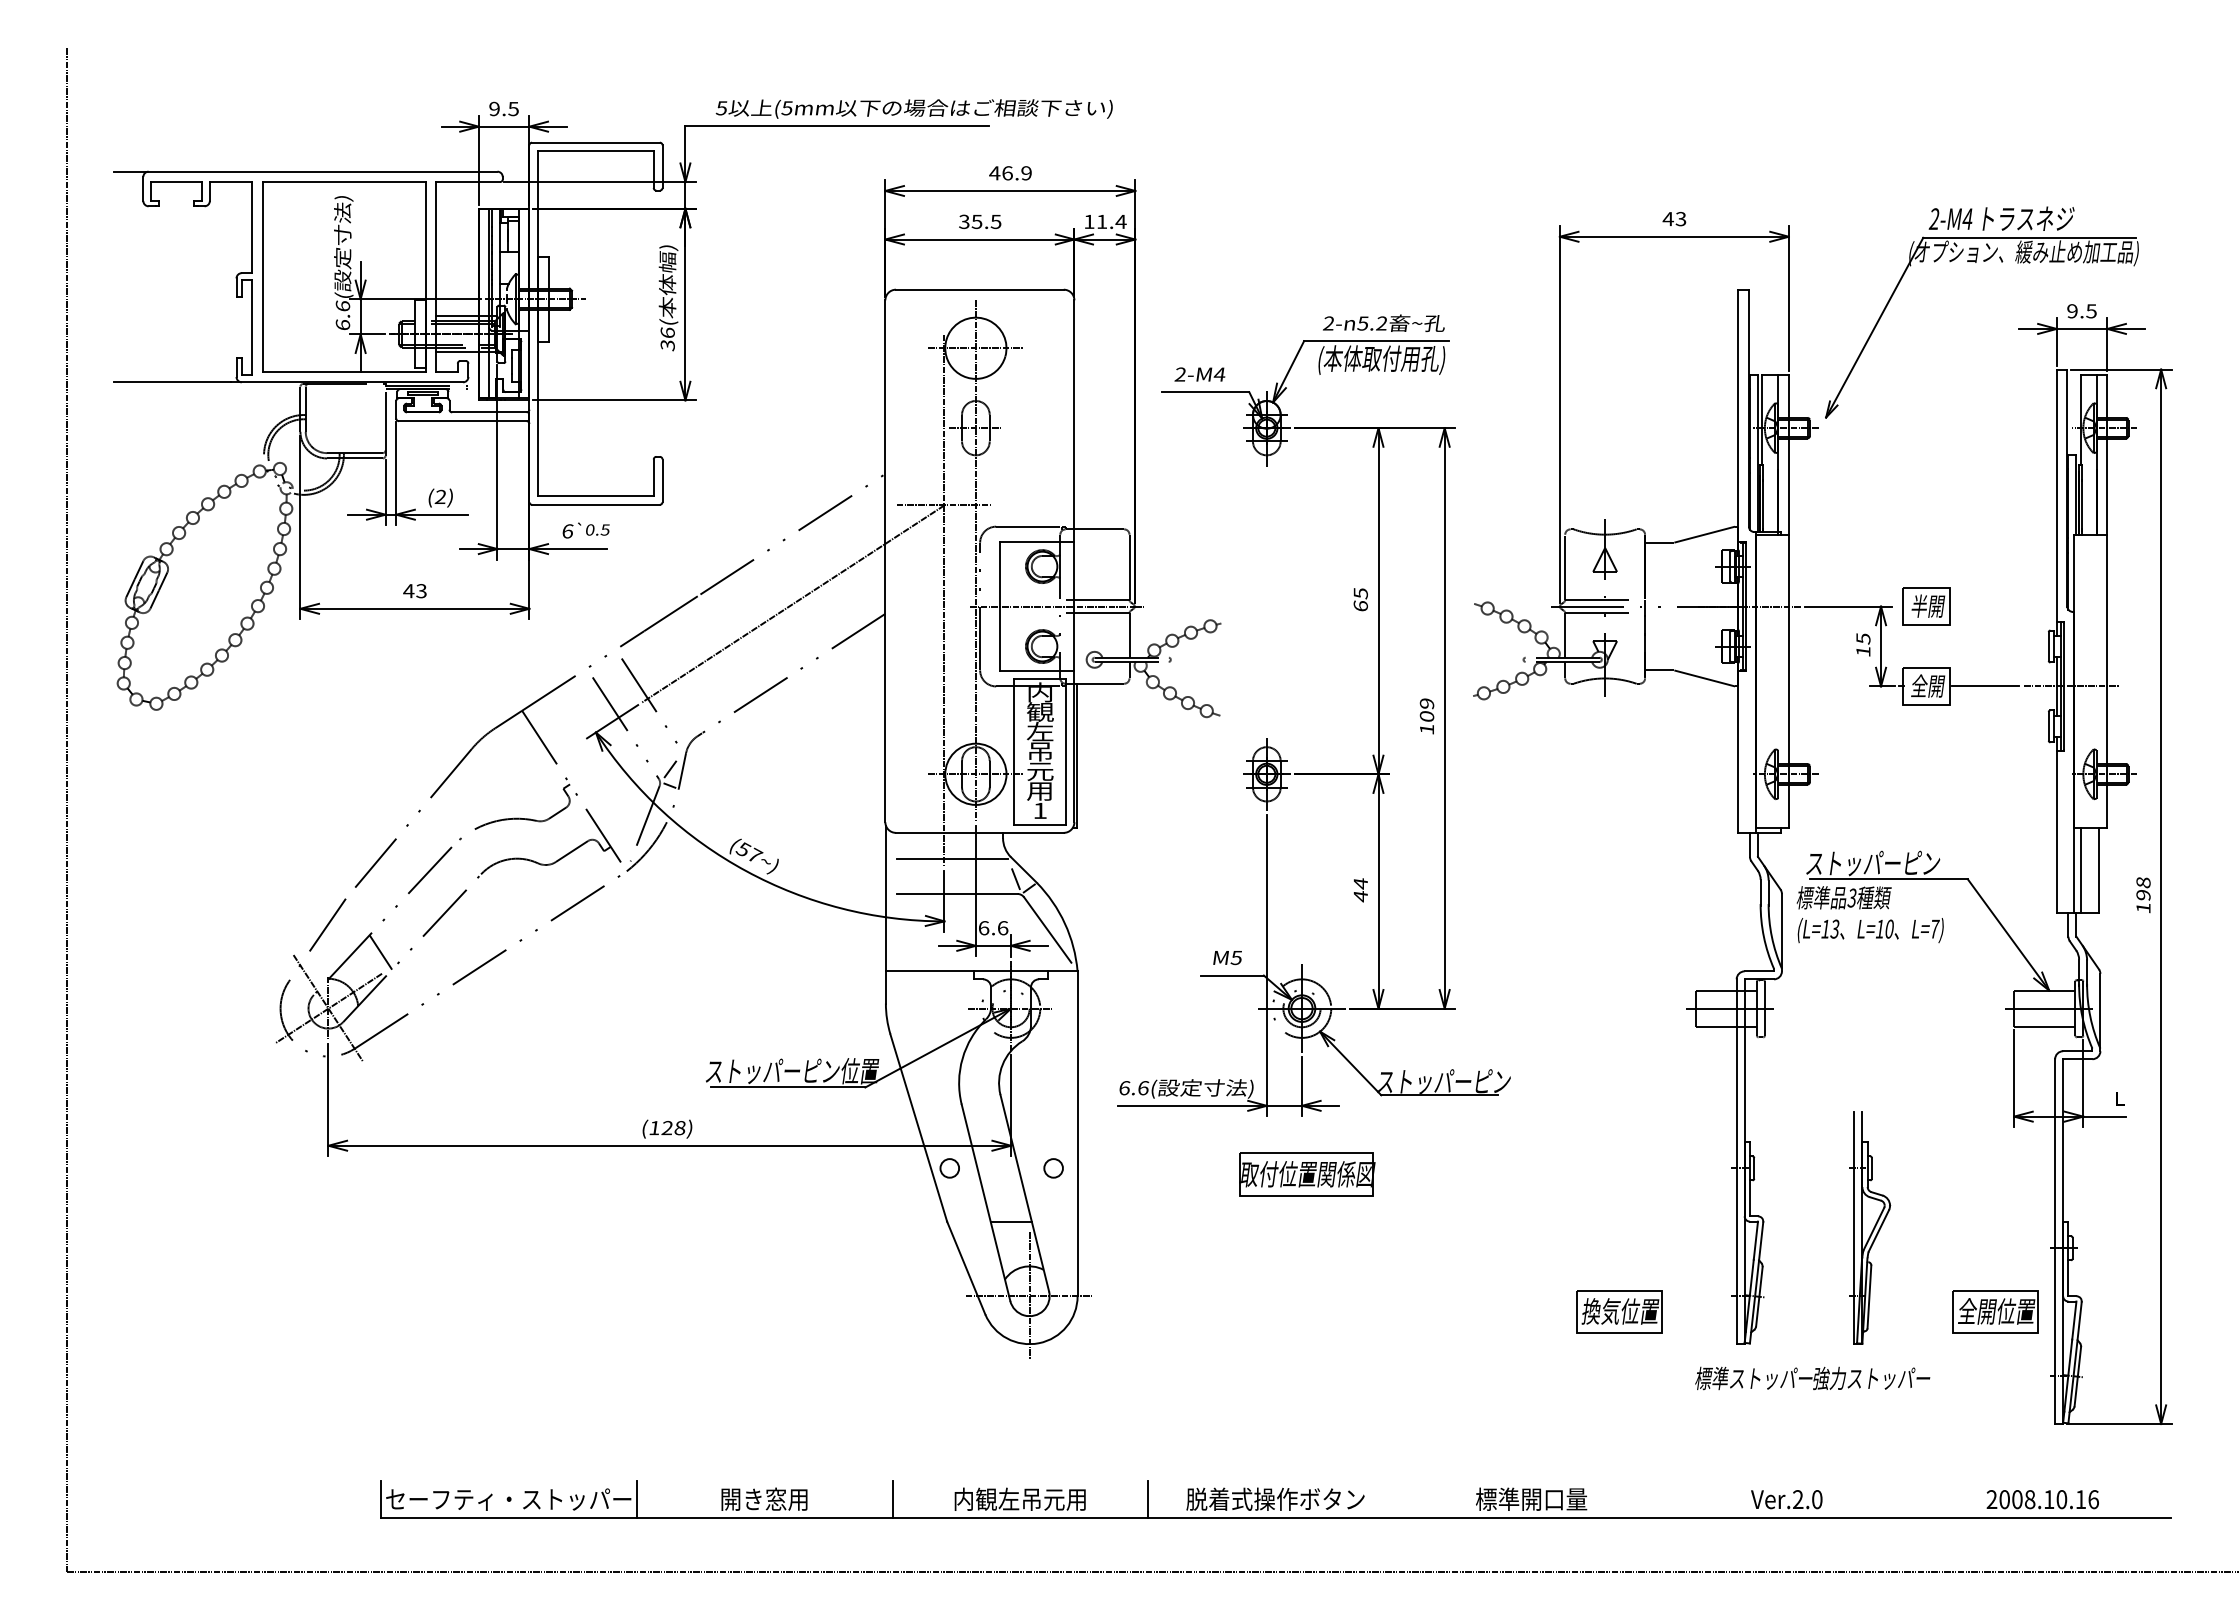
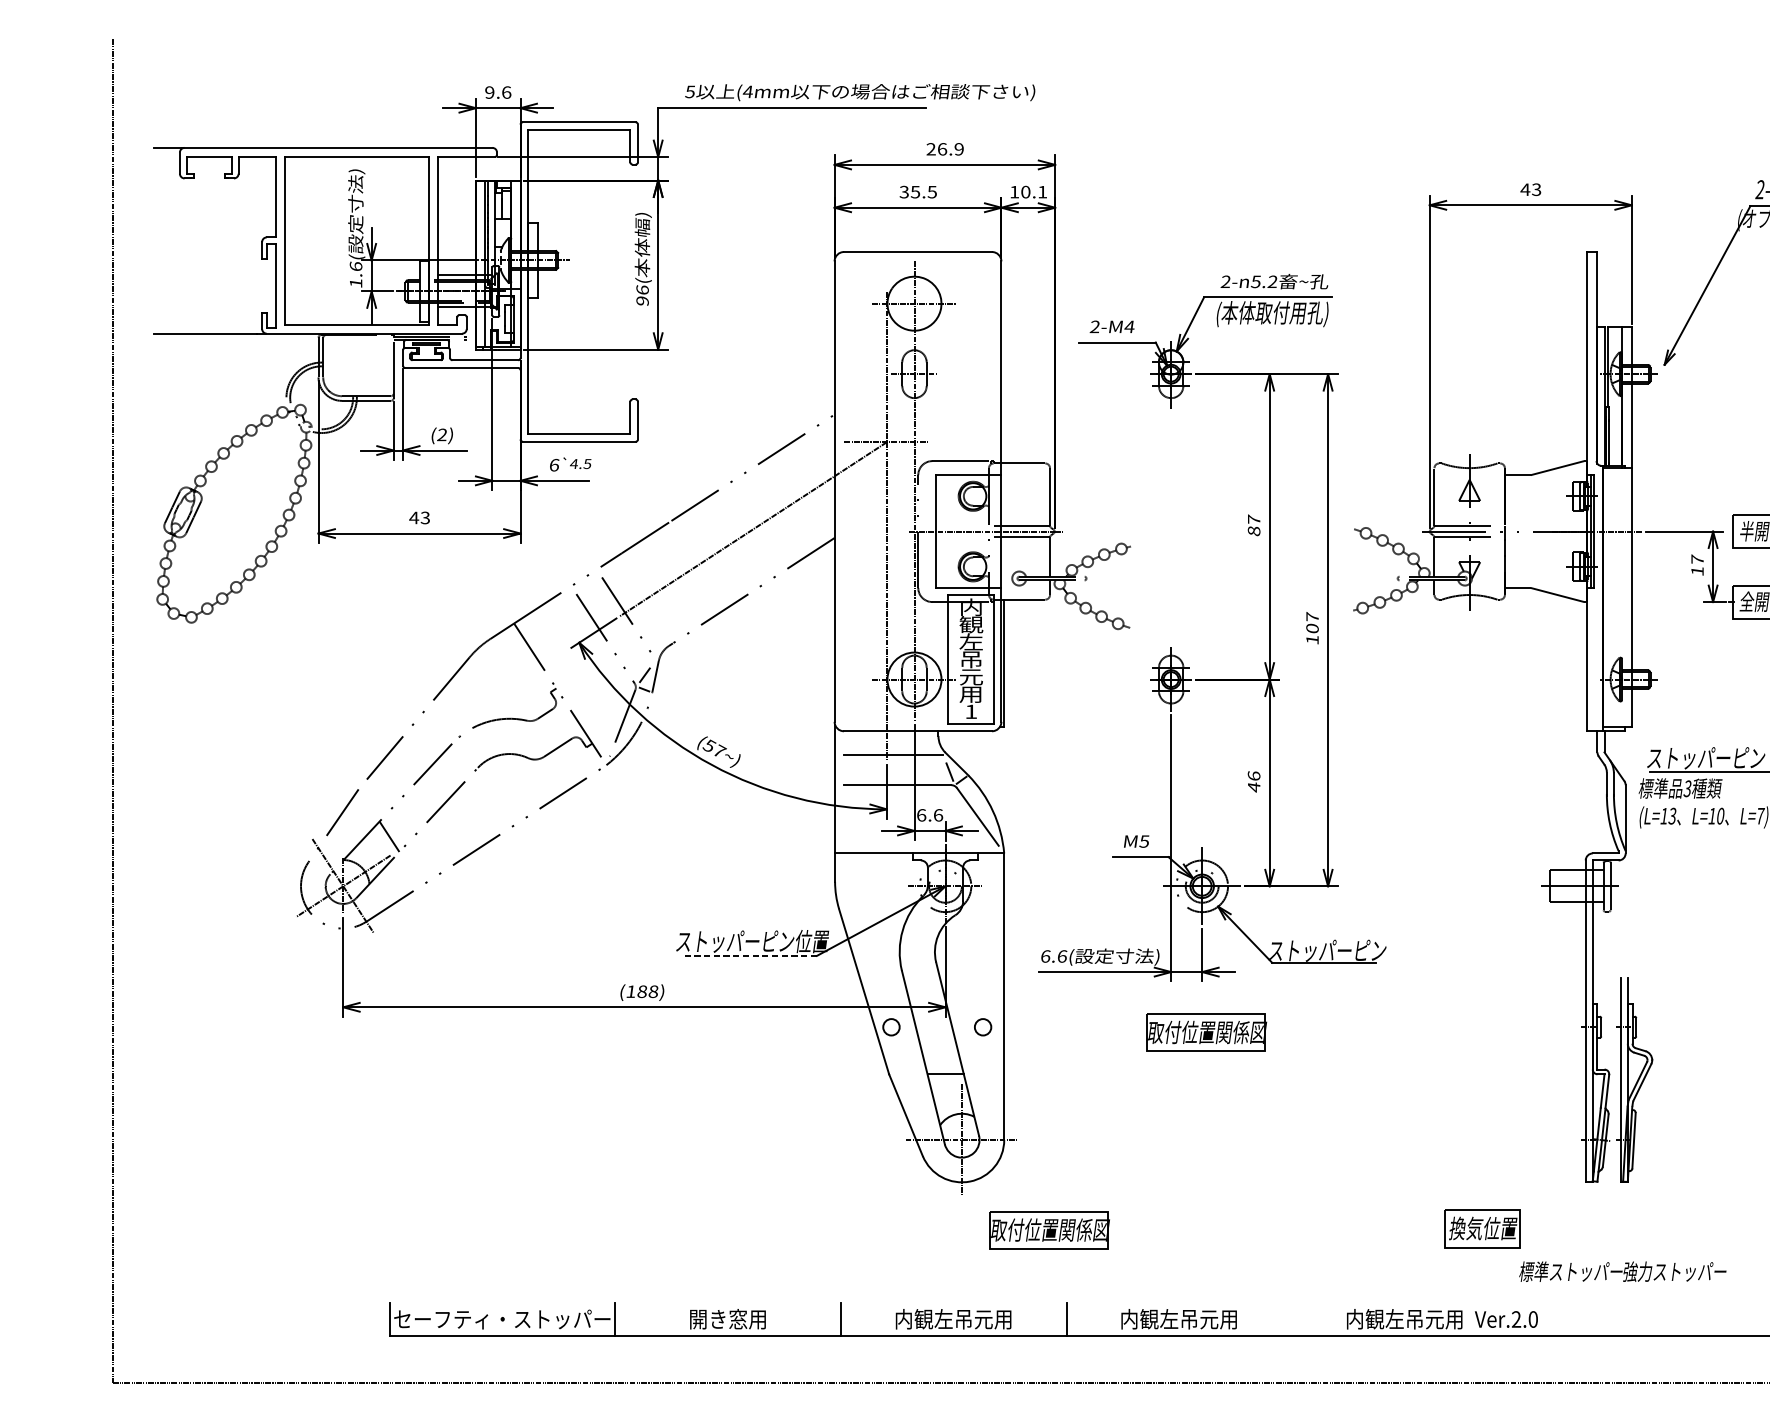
text: (513, 108) -> (506, 92), 9.5 -> 9.6
text: (786, 108) -> (747, 92), (5mm -> (4mm
text: (994, 173) -> (930, 149), 46.9 -> 26.9
text: (1111, 221) -> (1034, 191), 11.4 -> 10.1
text: (342, 324) -> (355, 282), 6.6 -> 1.6
text: (667, 345) -> (642, 301), 36 -> 96
text: (589, 529) -> (573, 463), 0.5 -> 4.5
text: (1360, 599) -> (1253, 525), 65 -> 87
text: (1863, 638) -> (1697, 559), 15 -> 17
text: (1426, 703) -> (1312, 617), 109 -> 107
text: (1360, 883) -> (1253, 775), 44 -> 46
line: (787, 1087) -> (748, 955), solid -> dashed
text: (666, 1128) -> (641, 992), 128 -> 188
part: (1870, 1227) -> (1634, 1079), moved
part: (1619, 1311) -> (1482, 1228), moved
text: (1812, 1378) -> (1622, 1271), moved
part: (1129, 1398) -> (1050, 1230), added
text: (1275, 1498) -> (1178, 1318), 脱着式操作ボタン -> 内観左吊元用
text: (1531, 1498) -> (1404, 1318), 標準開口量 -> 内観左吊元用
text: (1786, 1499) -> (1506, 1319), moved

